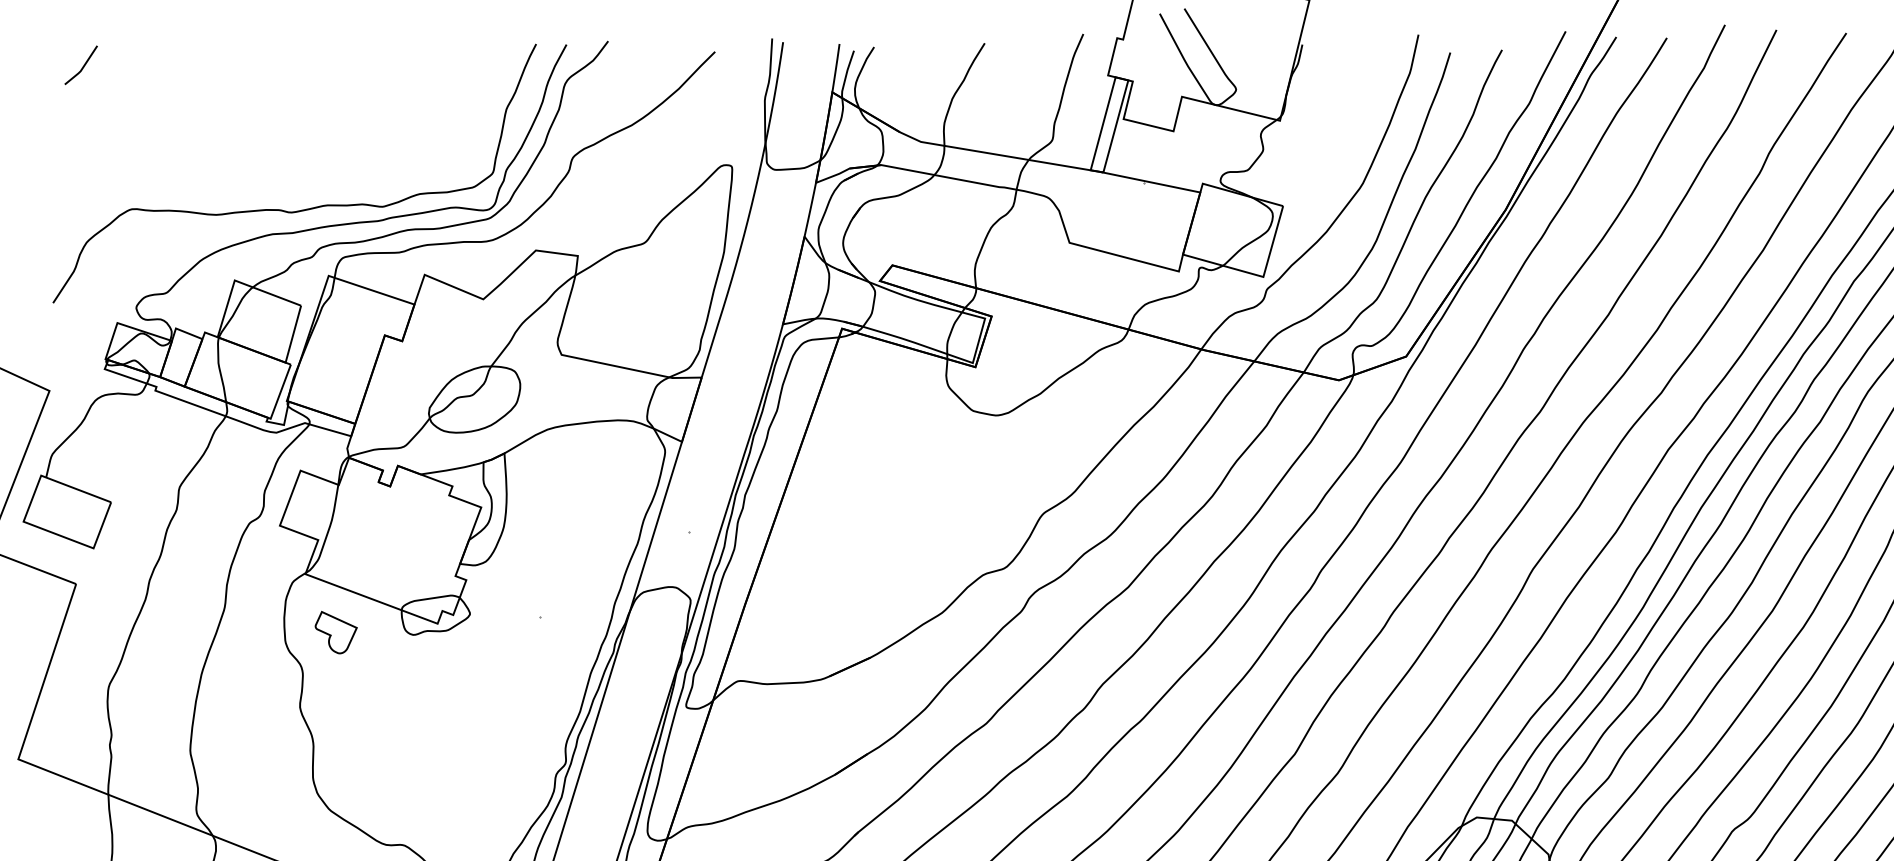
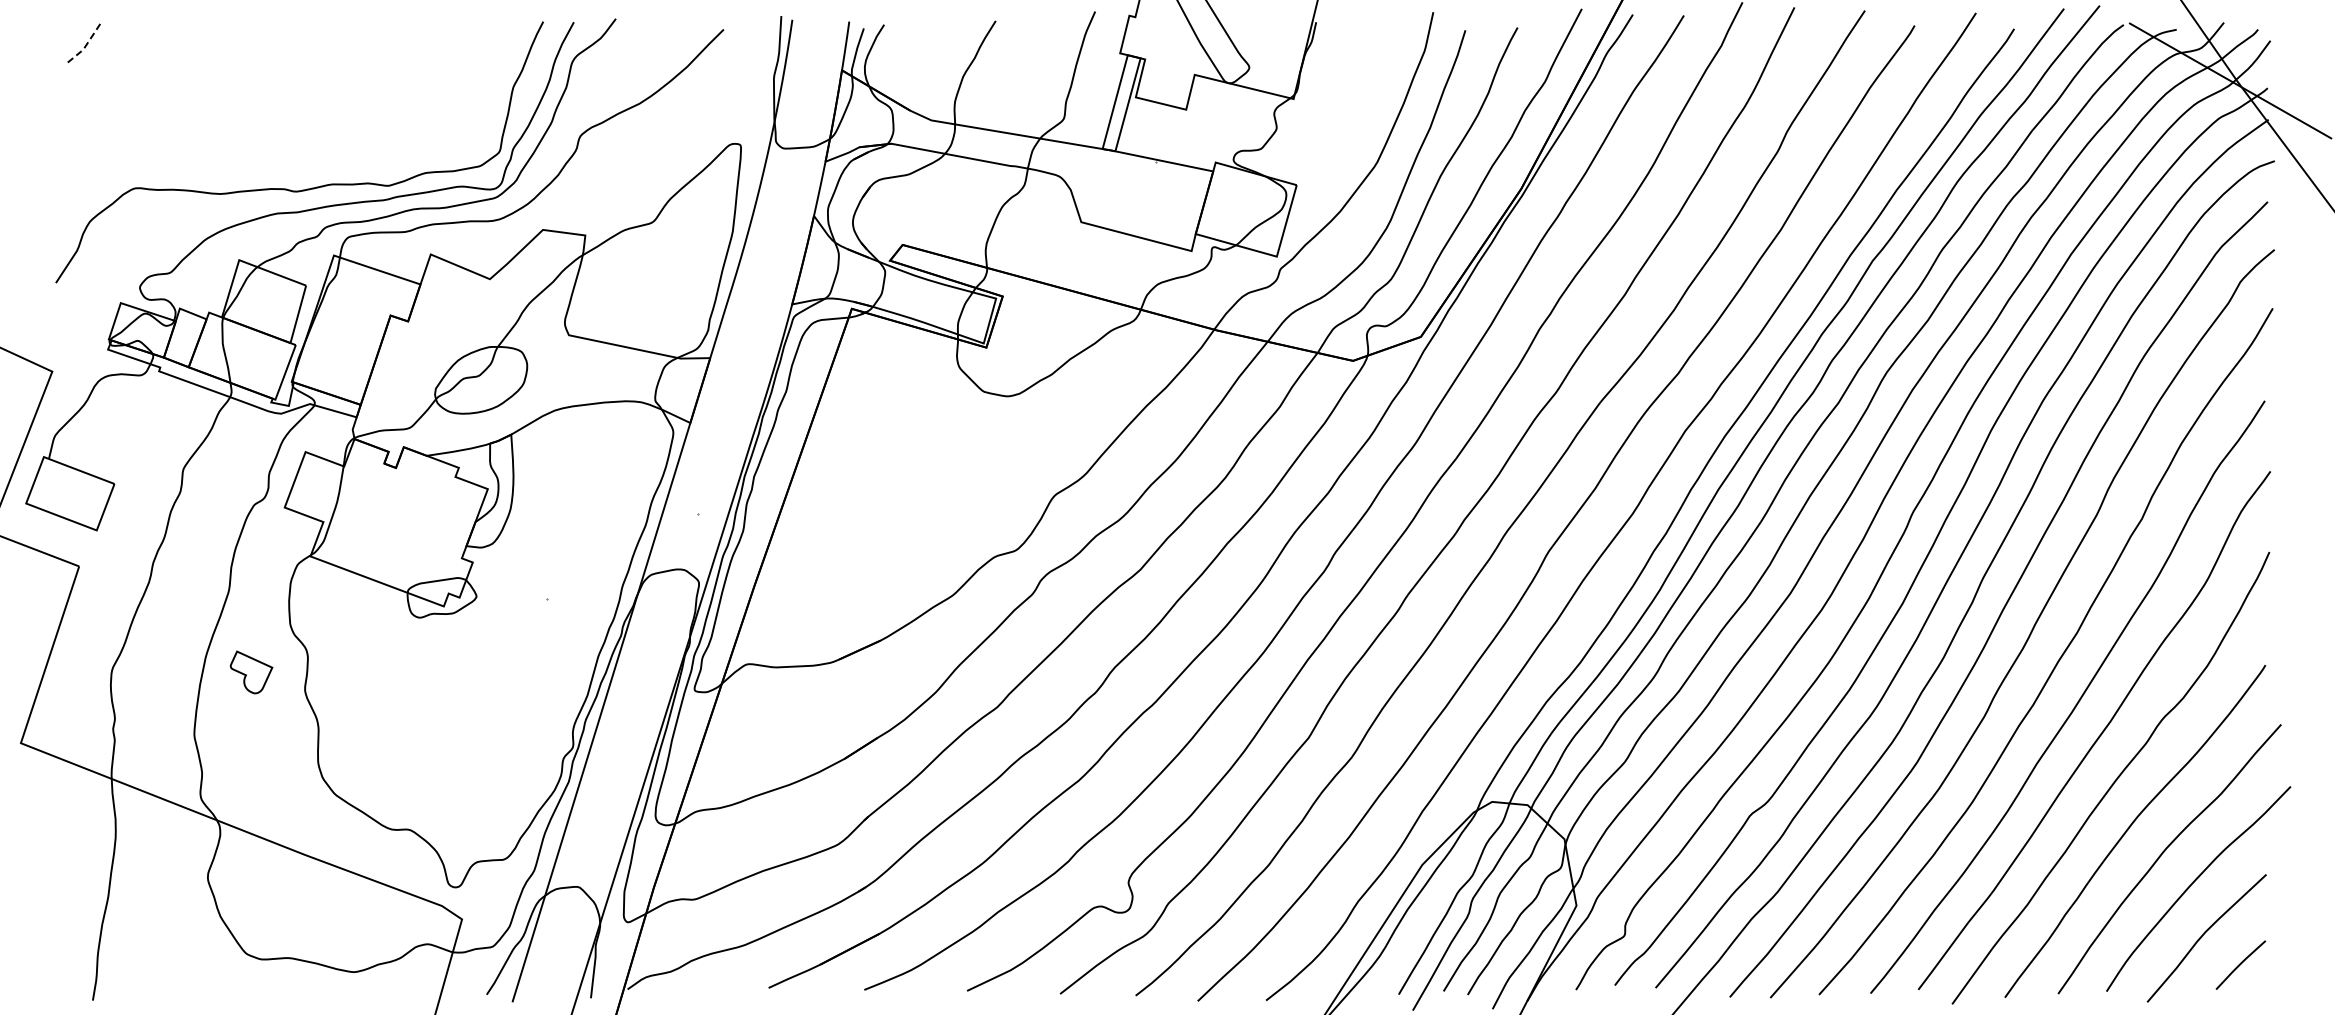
line: (82, 67) -> (85, 45), solid -> dashed
part: (336, 632) -> (251, 672), moved

